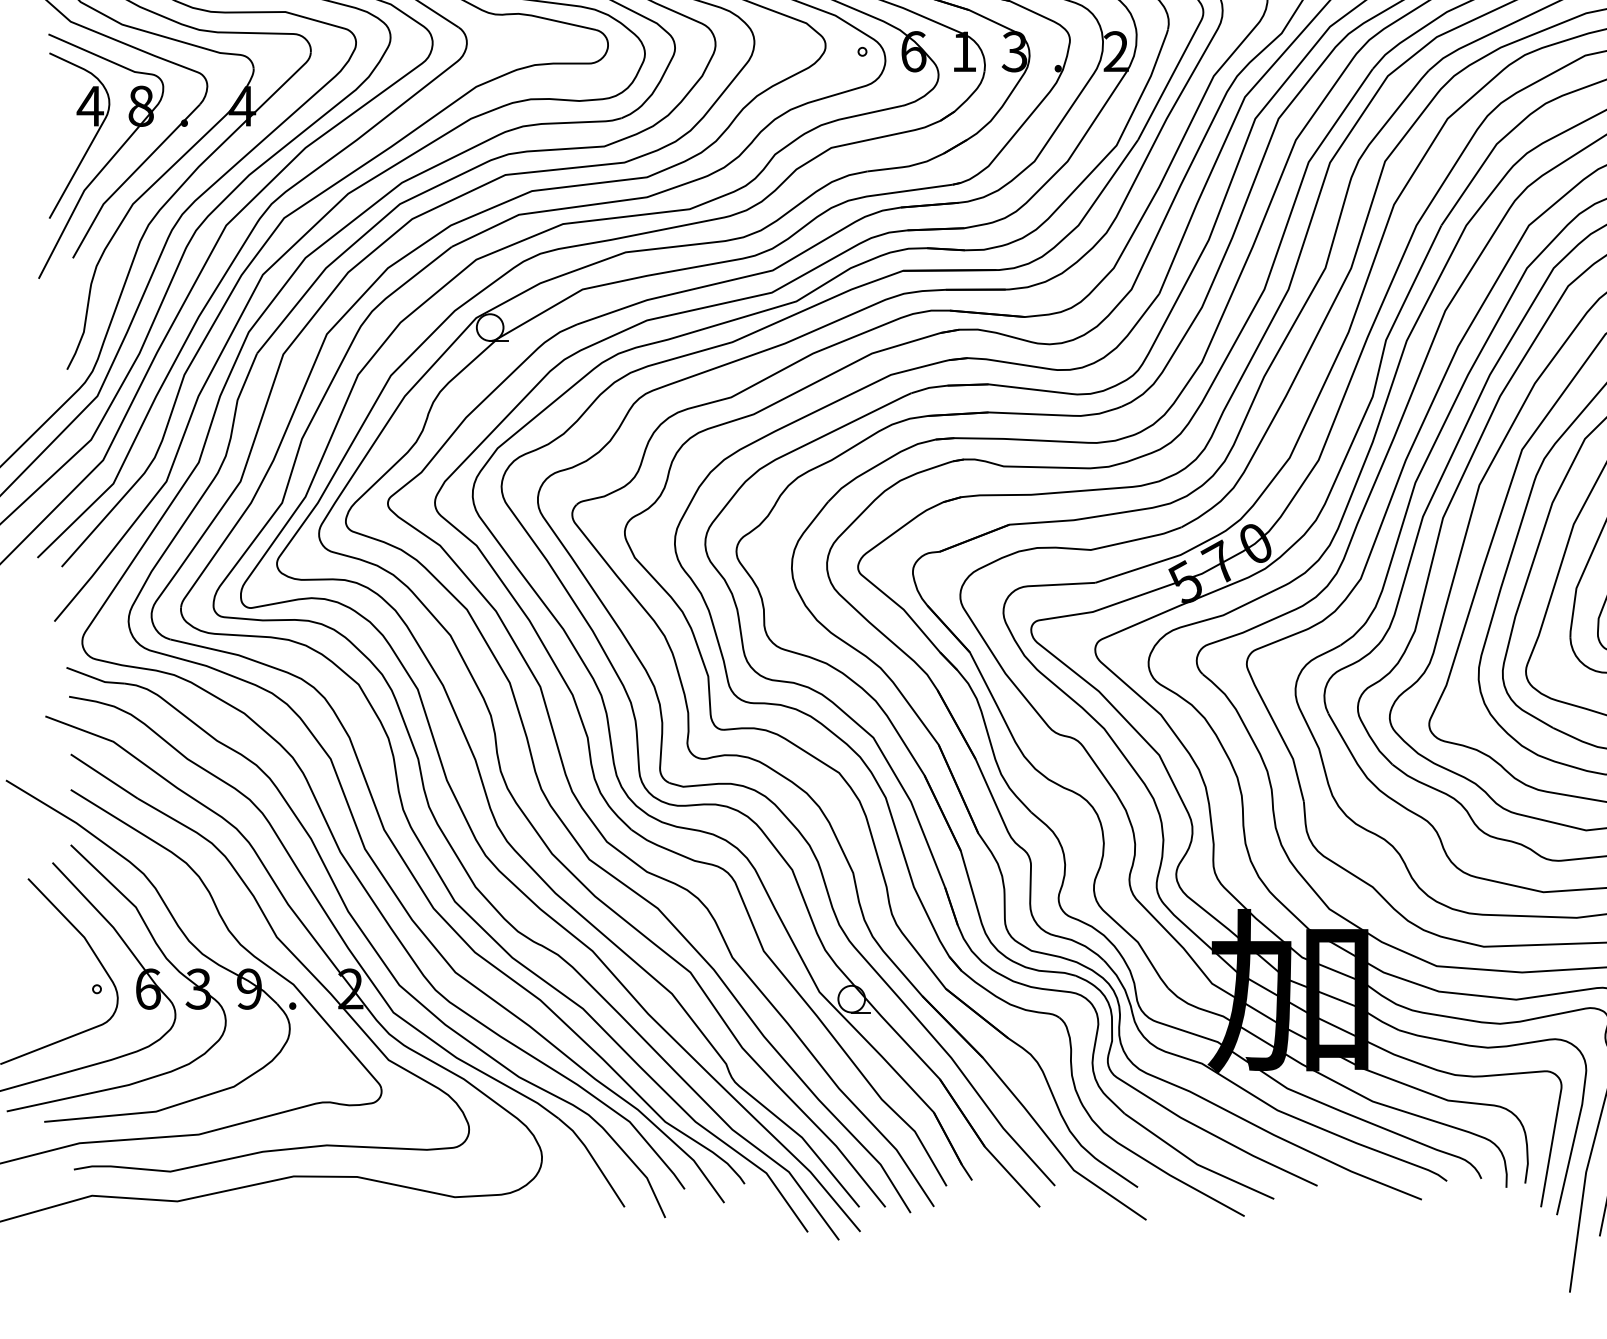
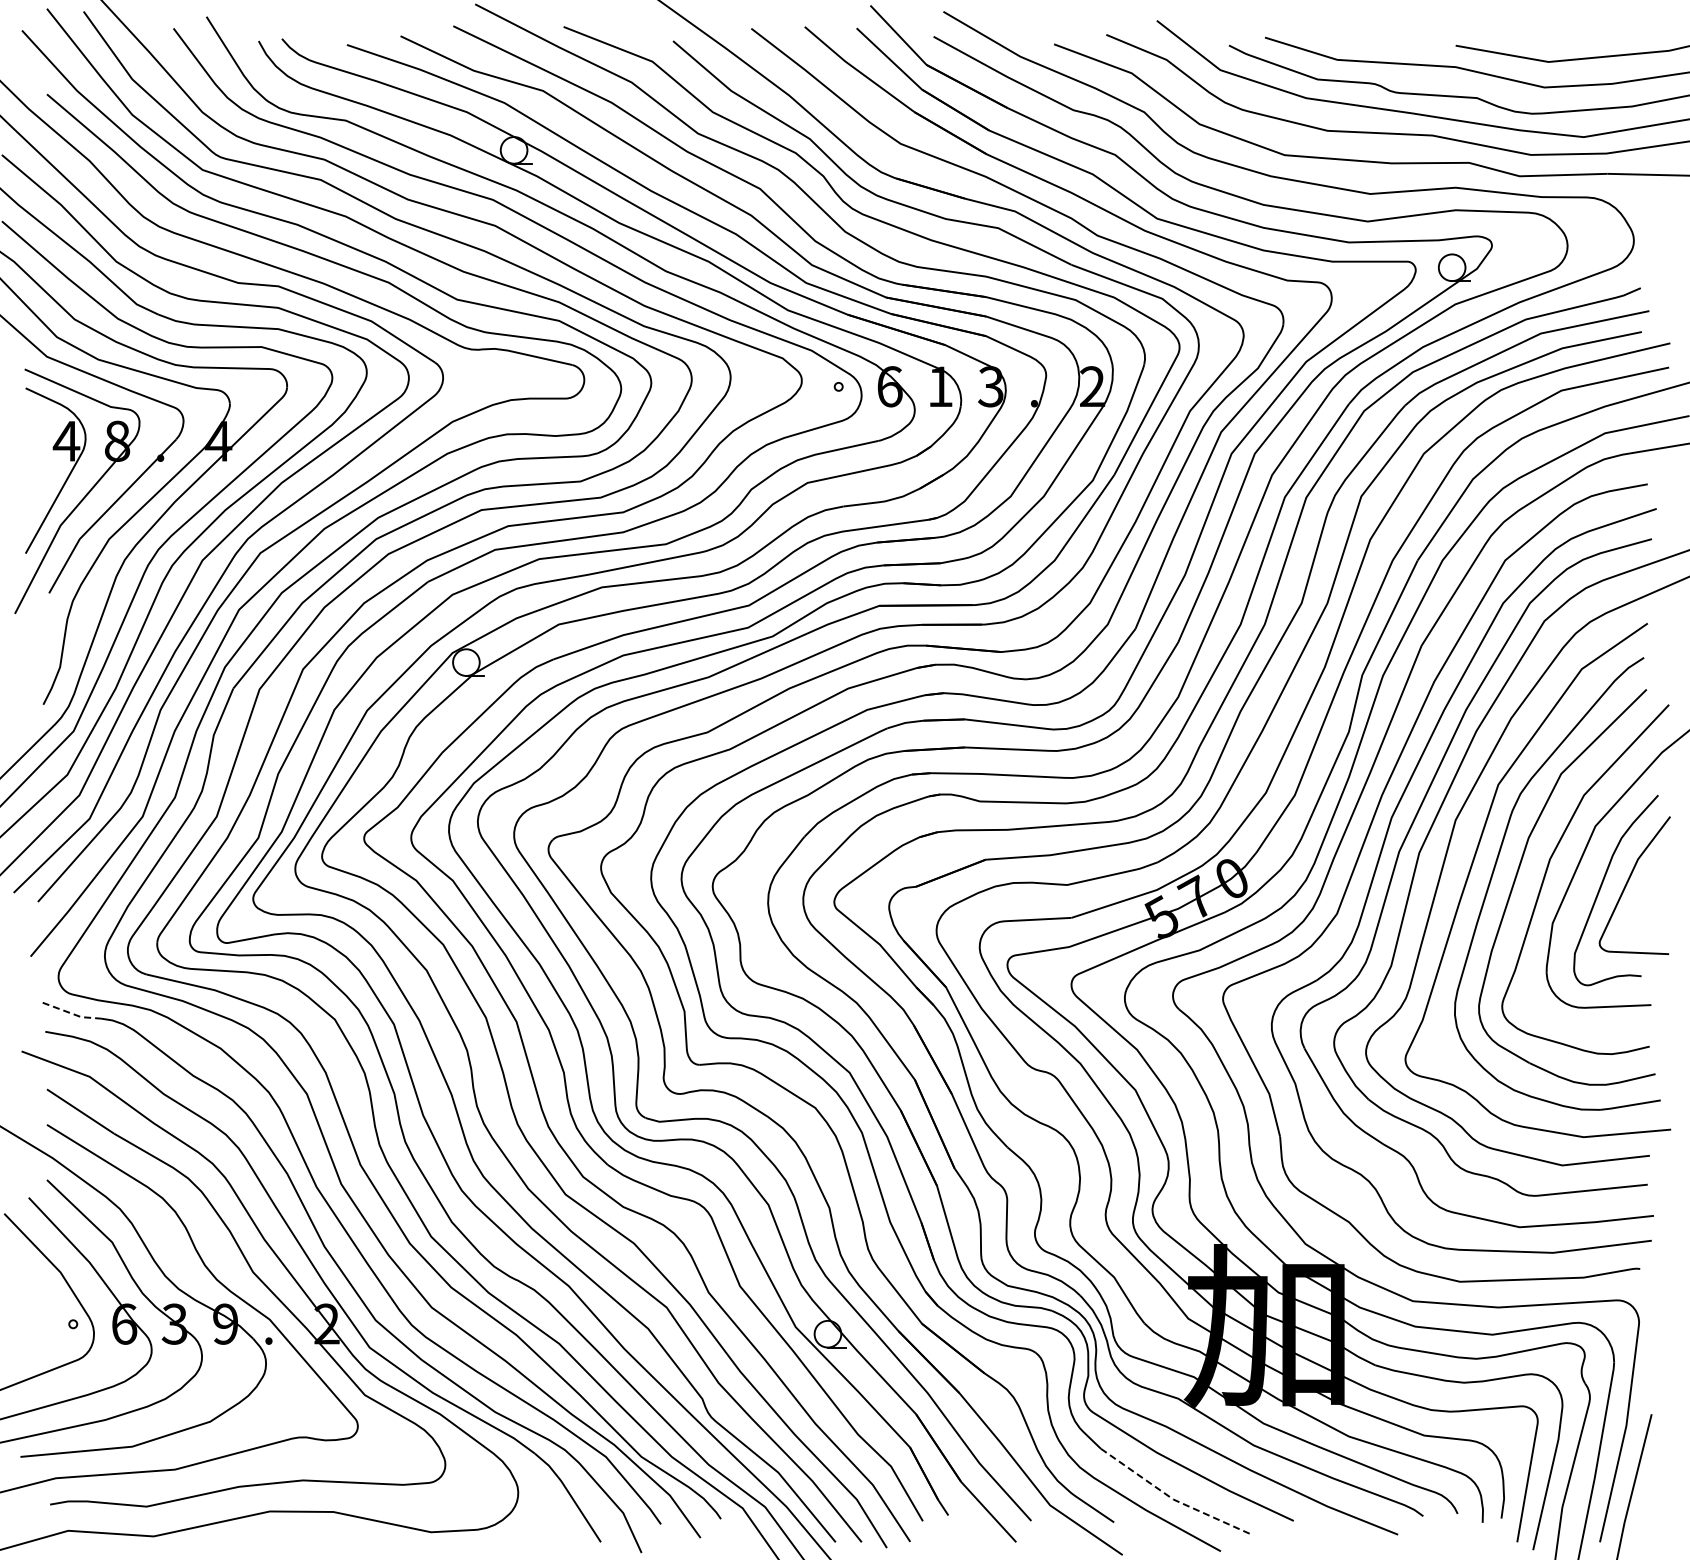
line: (96, 678) -> (72, 1013), solid -> dashed
line: (1196, 1164) -> (1172, 1499), solid -> dashed

